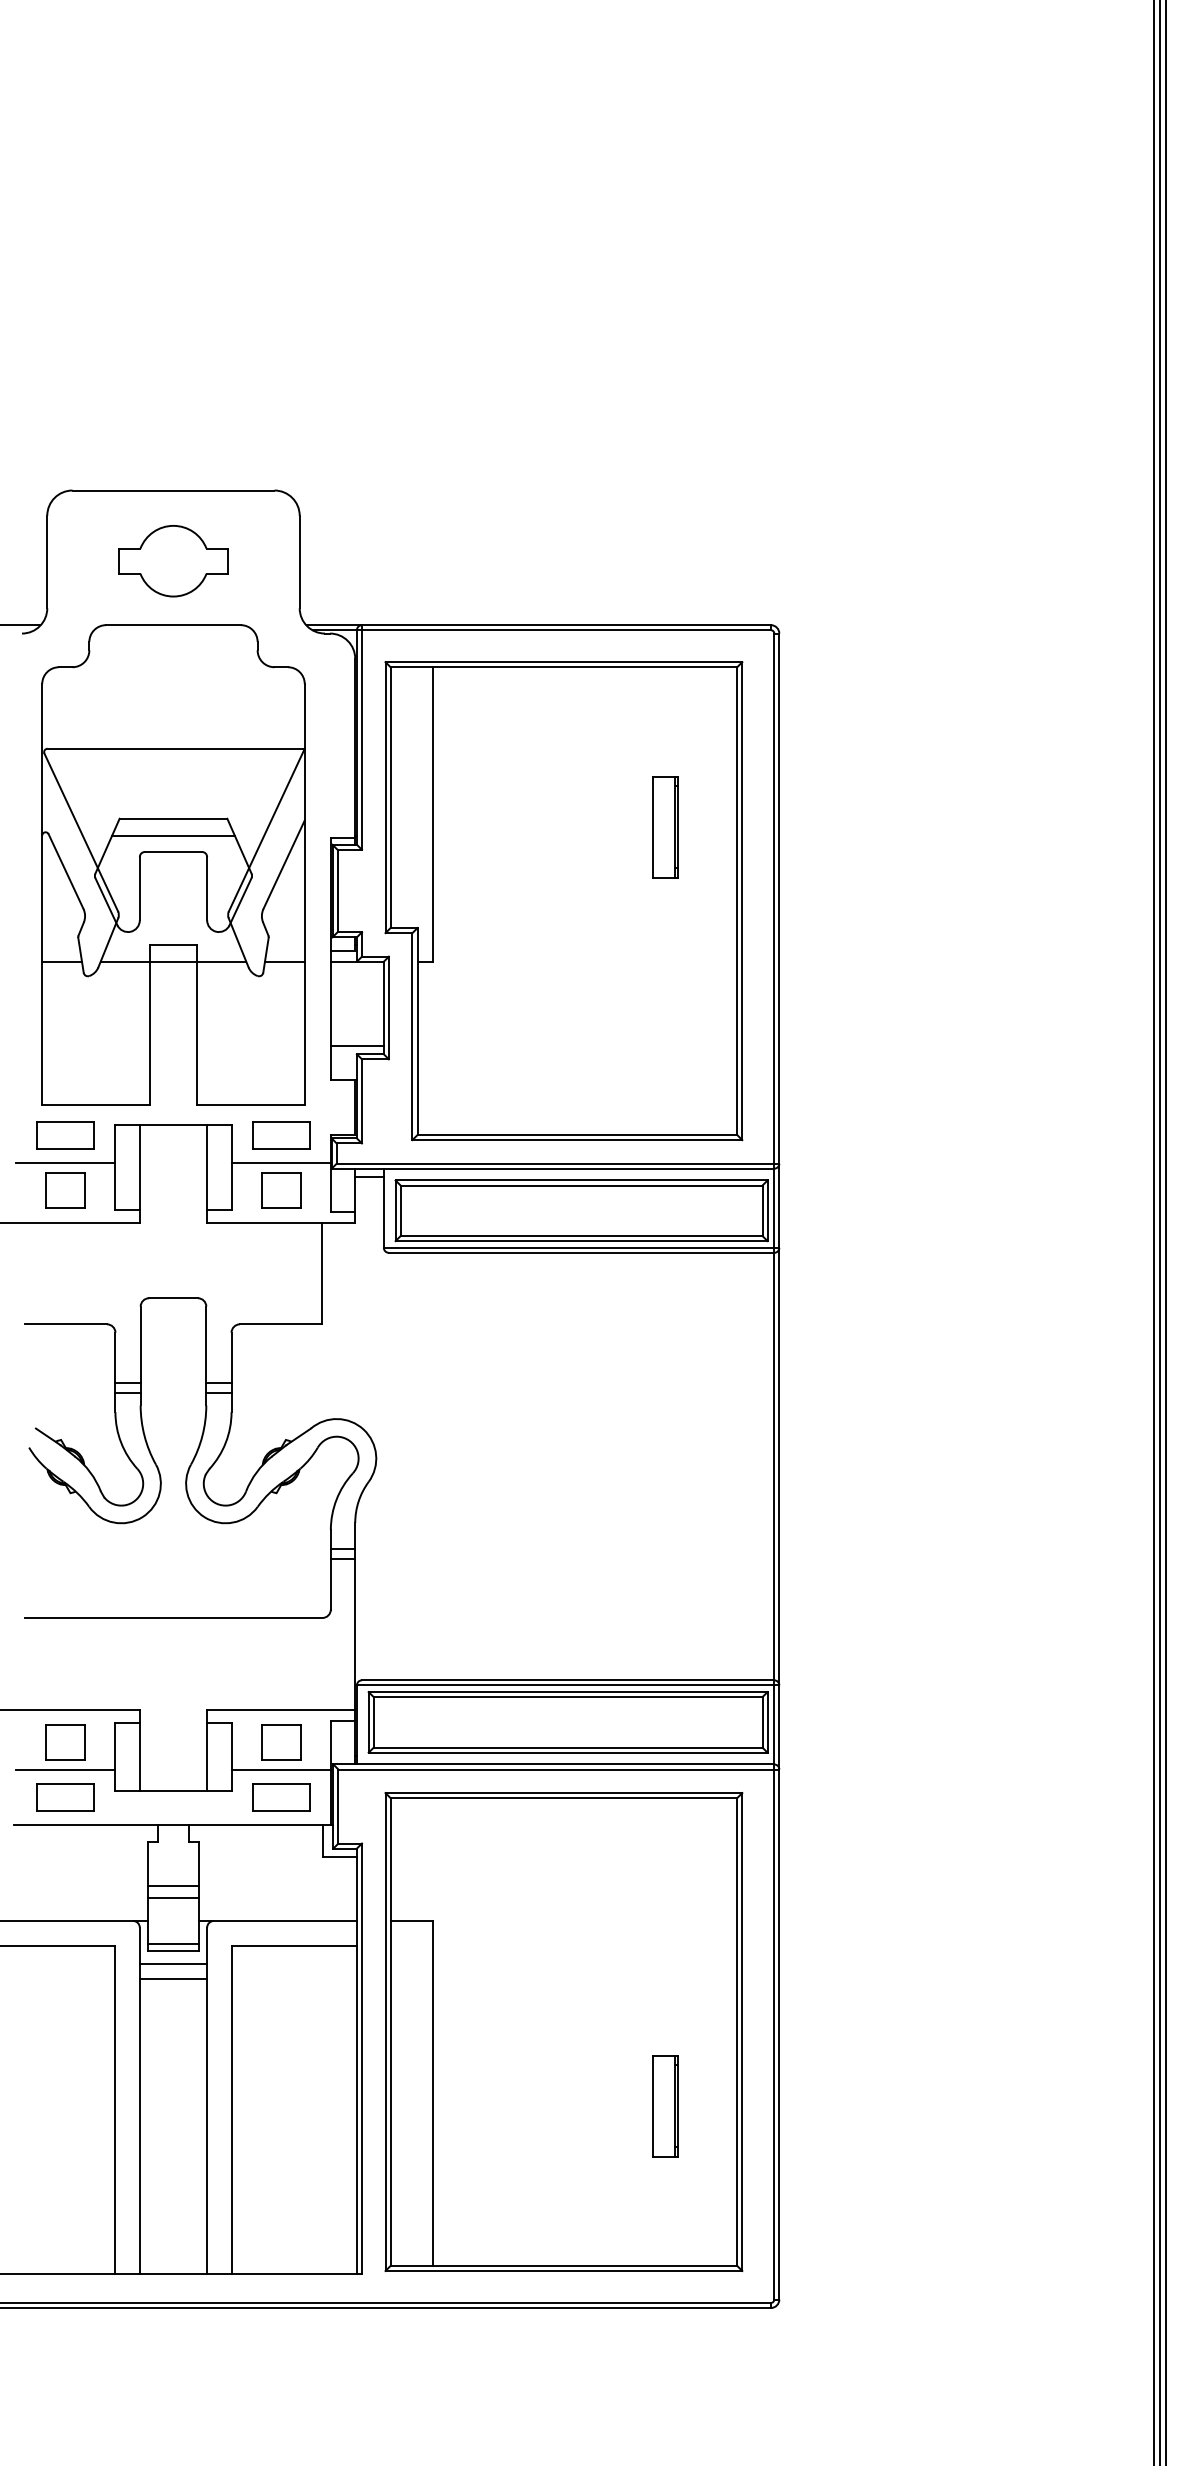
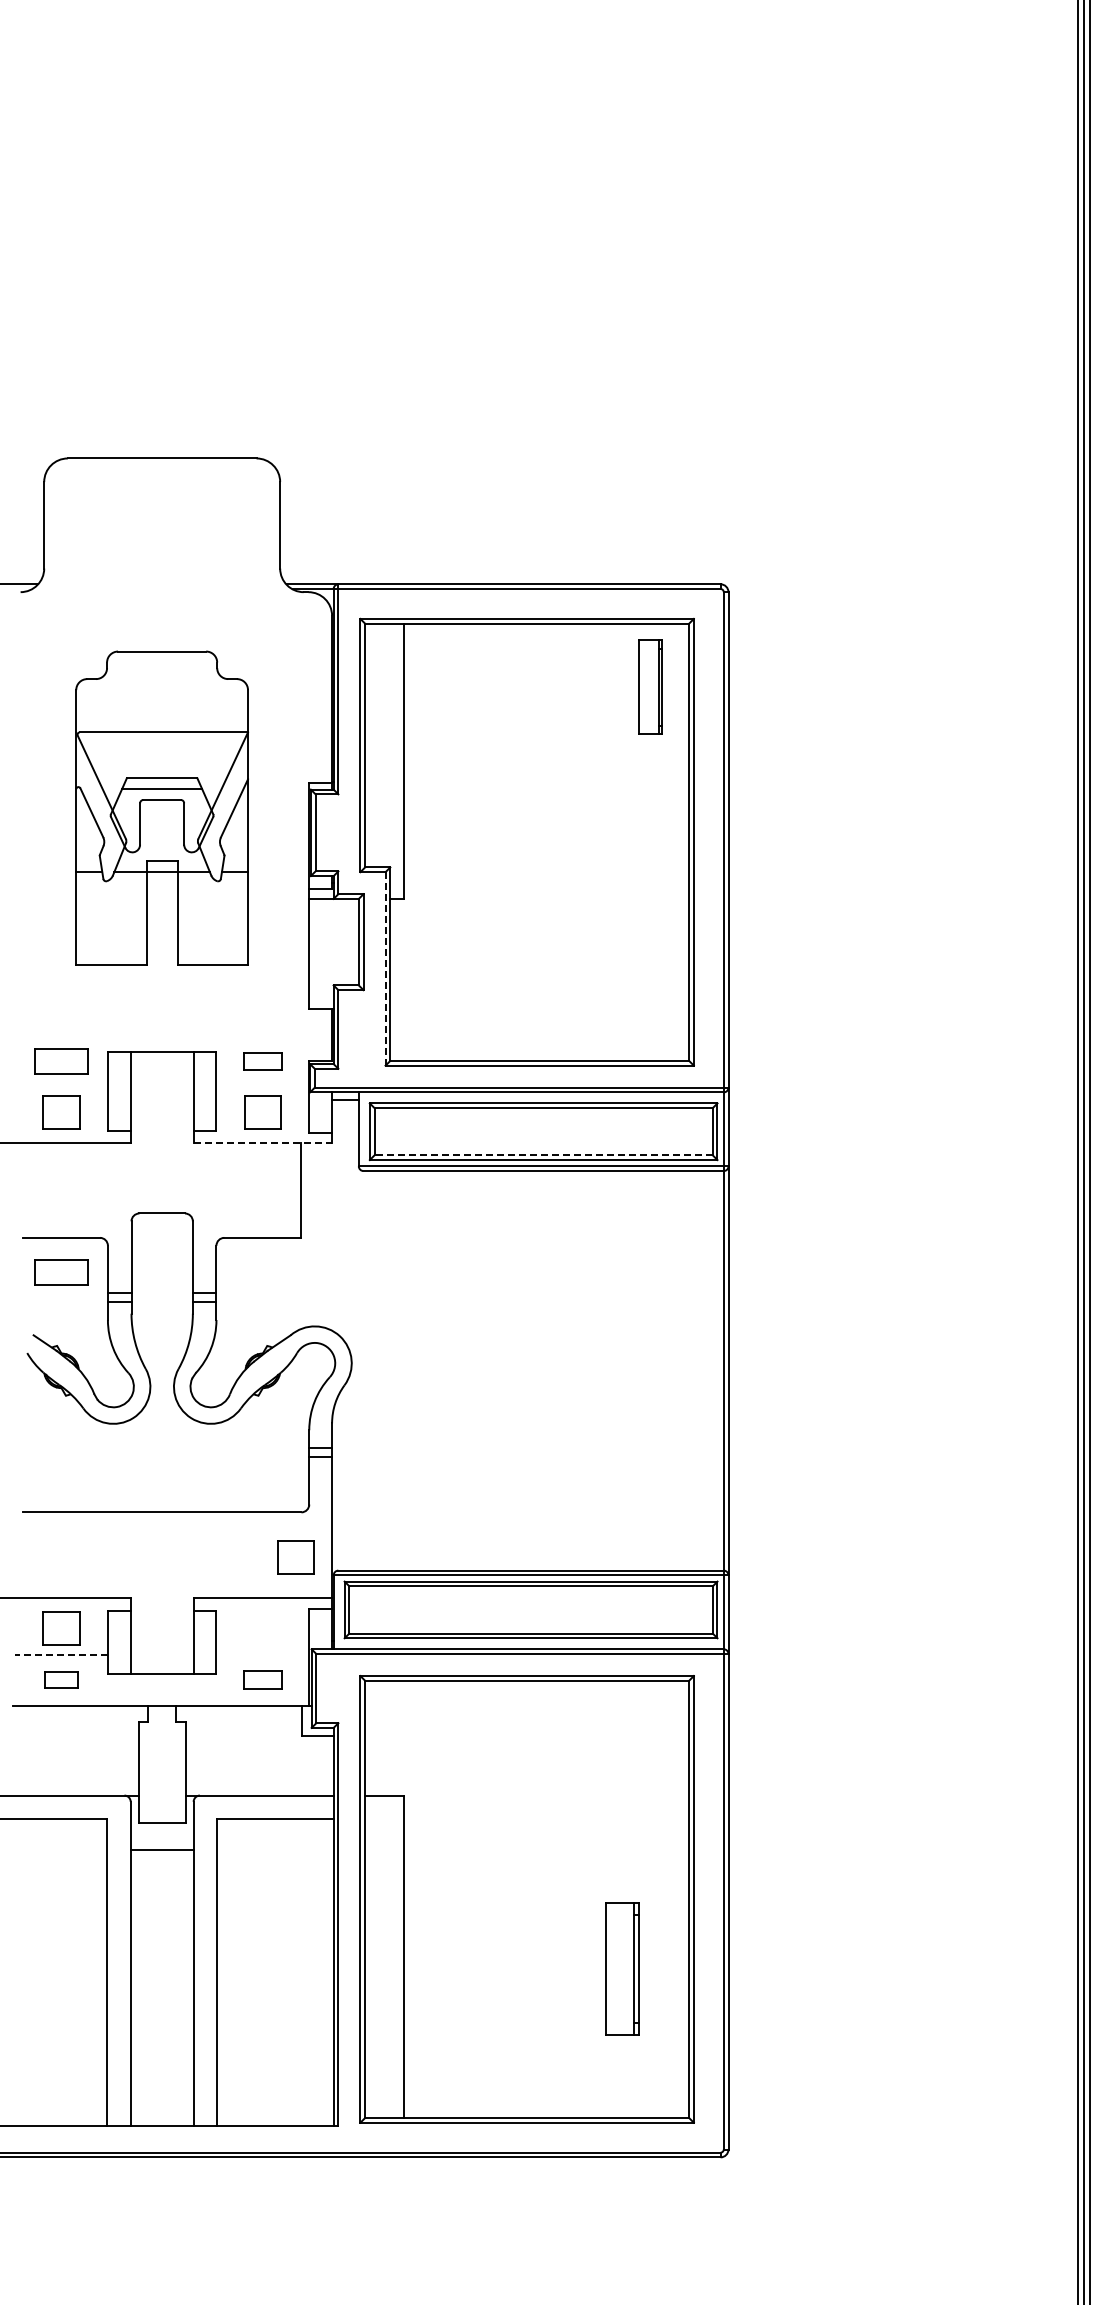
part: (172, 561) -> (161, 524), removed
part: (665, 826) -> (650, 686), moved
part: (172, 864) -> (161, 808), size x0.7
line: (412, 1036) -> (385, 968), solid -> dashed
line: (356, 1045) -> (333, 977), removed
part: (280, 1135) -> (262, 1061), size x0.7
line: (65, 1162) -> (61, 1086), removed
line: (280, 1162) -> (262, 1086), removed
line: (281, 1223) -> (263, 1143), solid -> dashed
line: (581, 1236) -> (543, 1155), solid -> dashed
part: (65, 1361) -> (61, 1272), added
part: (280, 1742) -> (295, 1557), moved
line: (65, 1770) -> (61, 1654), solid -> dashed
line: (280, 1770) -> (262, 1654), removed
part: (65, 1796) -> (61, 1679), size x0.6
part: (280, 1796) -> (262, 1679), size x0.7
line: (172, 1885) -> (161, 1762), removed
line: (172, 1898) -> (161, 1774), removed
line: (172, 1944) -> (161, 1817), removed
line: (172, 1964) -> (161, 1836), removed
part: (665, 2105) -> (622, 1968), size x1.4

